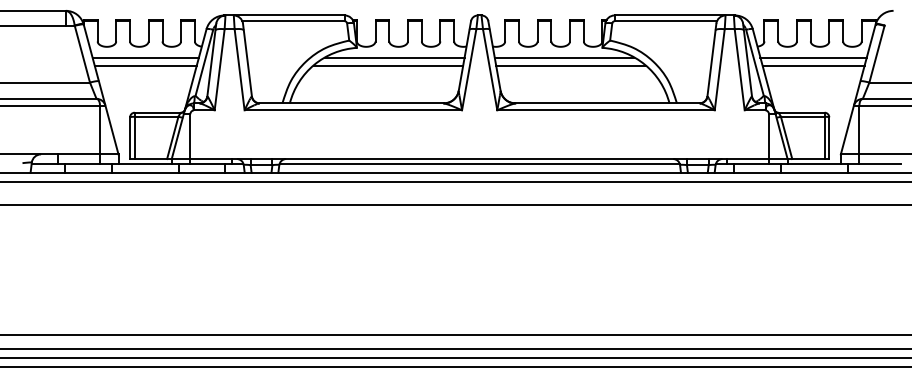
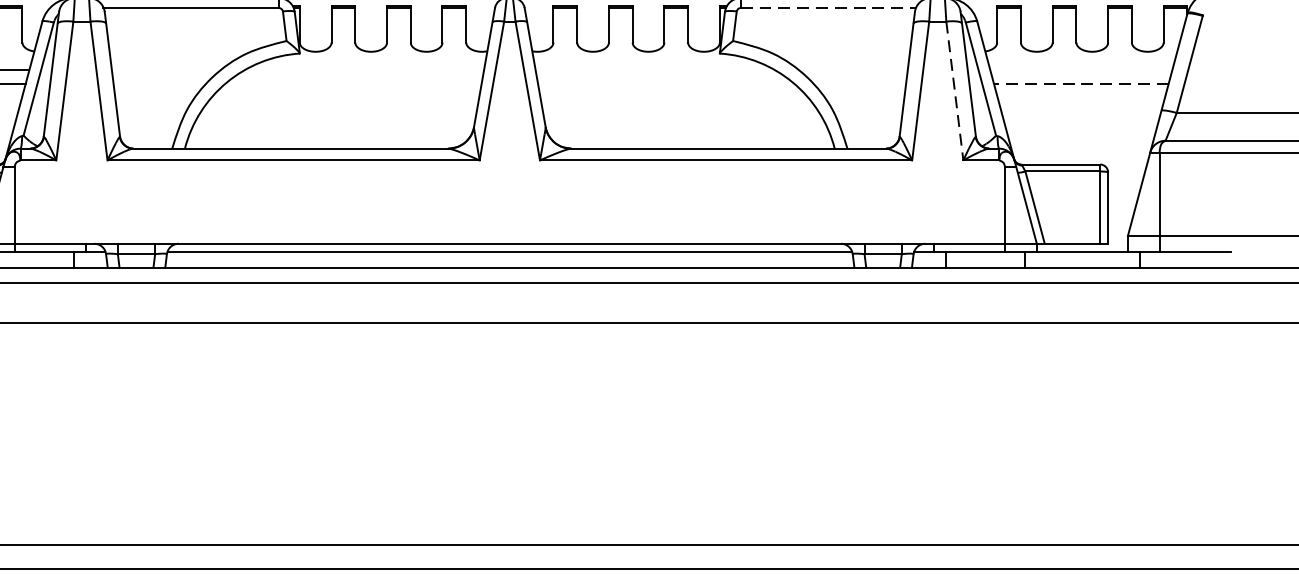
line: (666, 21) -> (829, 8), solid -> dashed
line: (394, 57) -> (364, 70), removed
line: (563, 57) -> (653, 70), removed
line: (813, 57) -> (1081, 70), removed
line: (388, 65) -> (353, 83), removed
line: (570, 65) -> (665, 83), removed
line: (813, 65) -> (1081, 83), solid -> dashed
line: (739, 69) -> (954, 90), solid -> dashed

